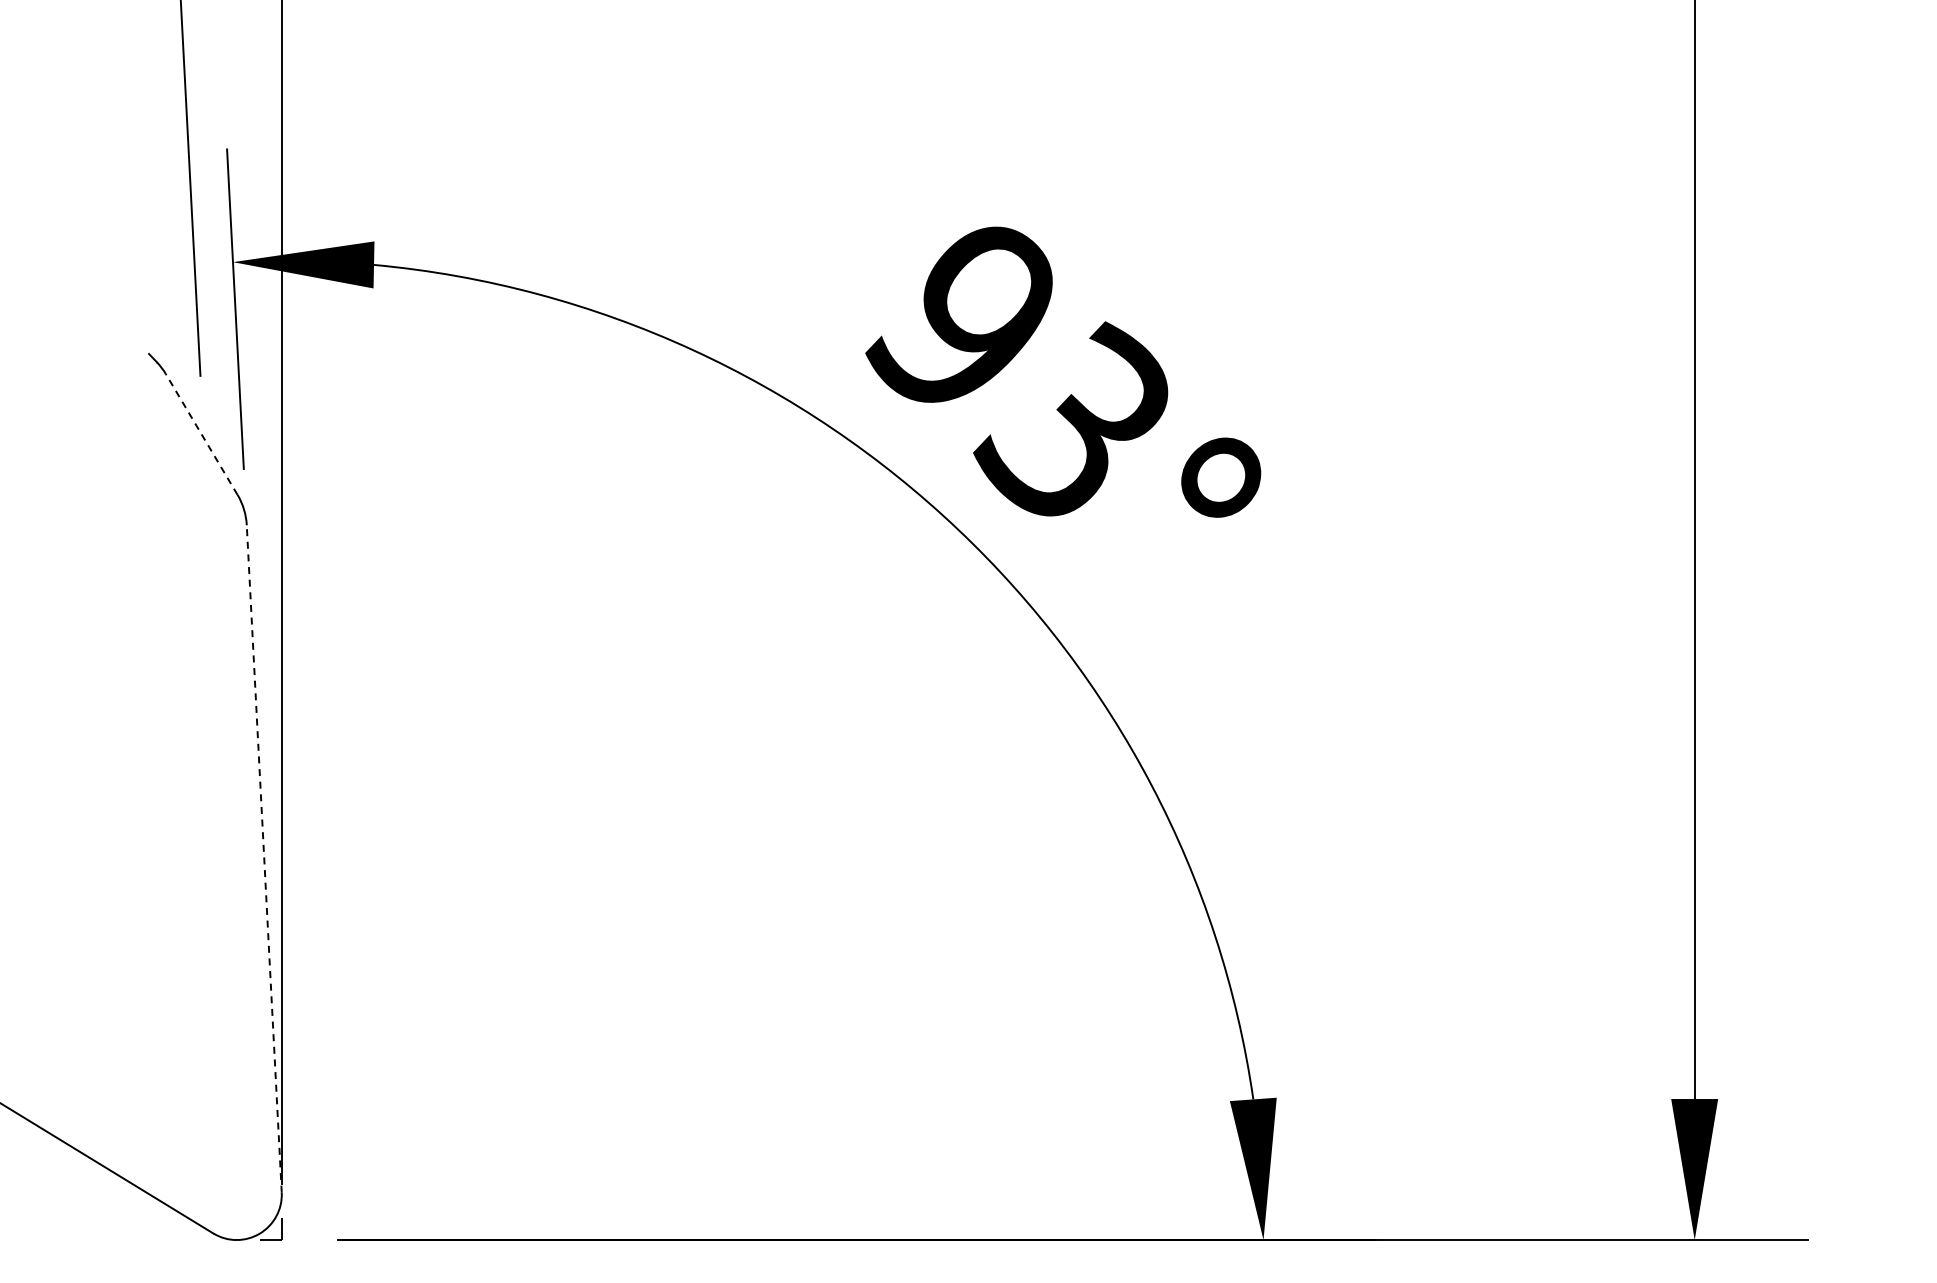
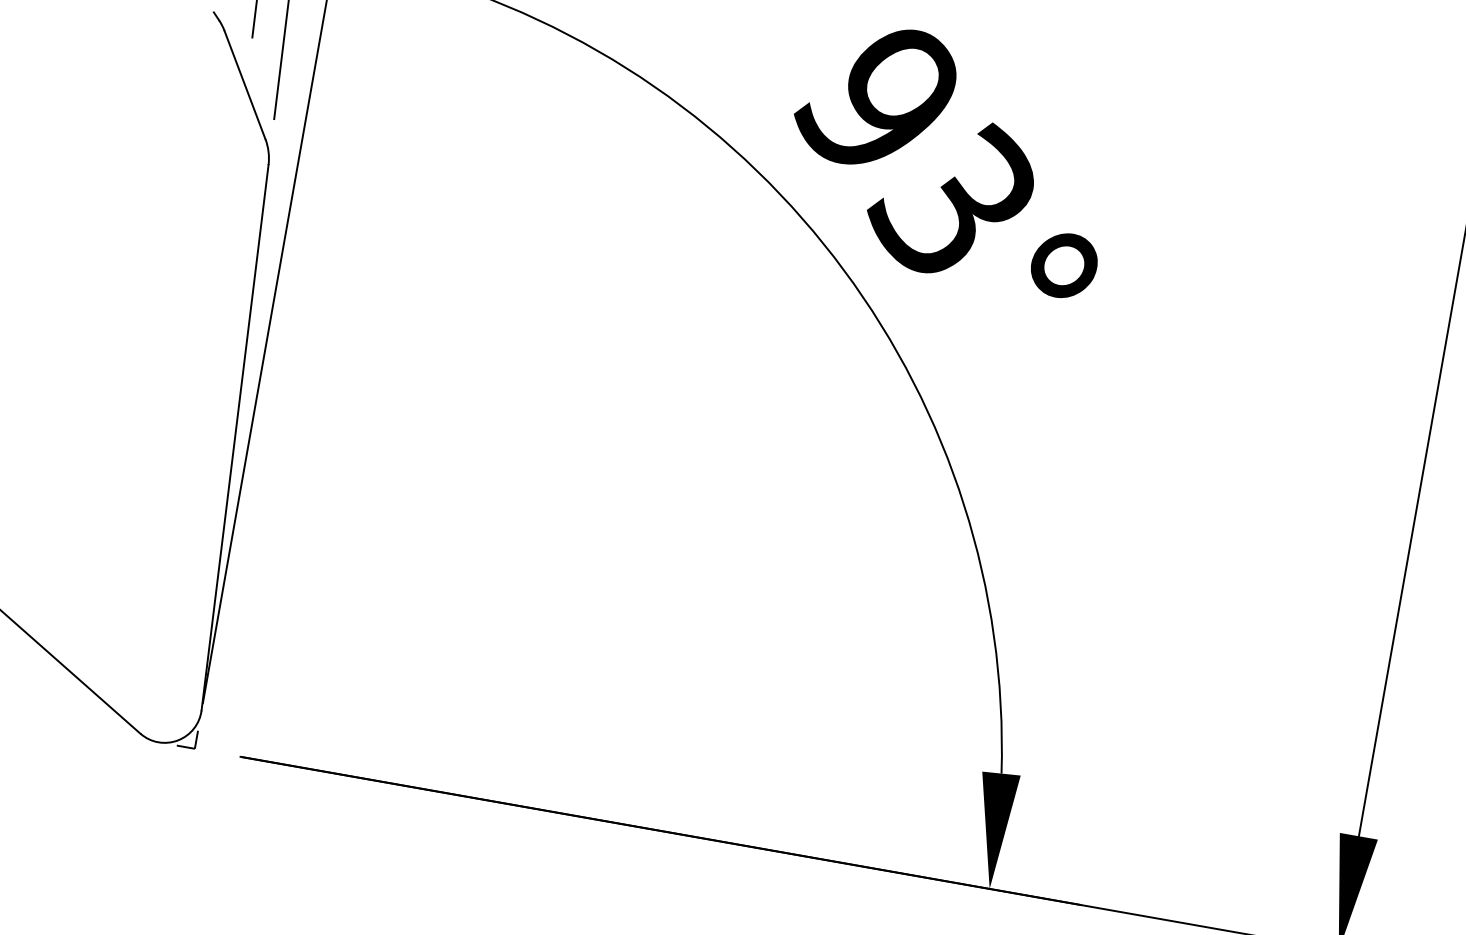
line: (201, 433) -> (244, 84), dashed -> solid
line: (264, 858) -> (235, 437), dashed -> solid

